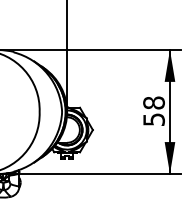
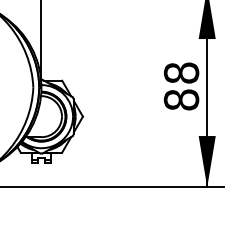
text: (153, 119) -> (180, 99), 58 -> 88

